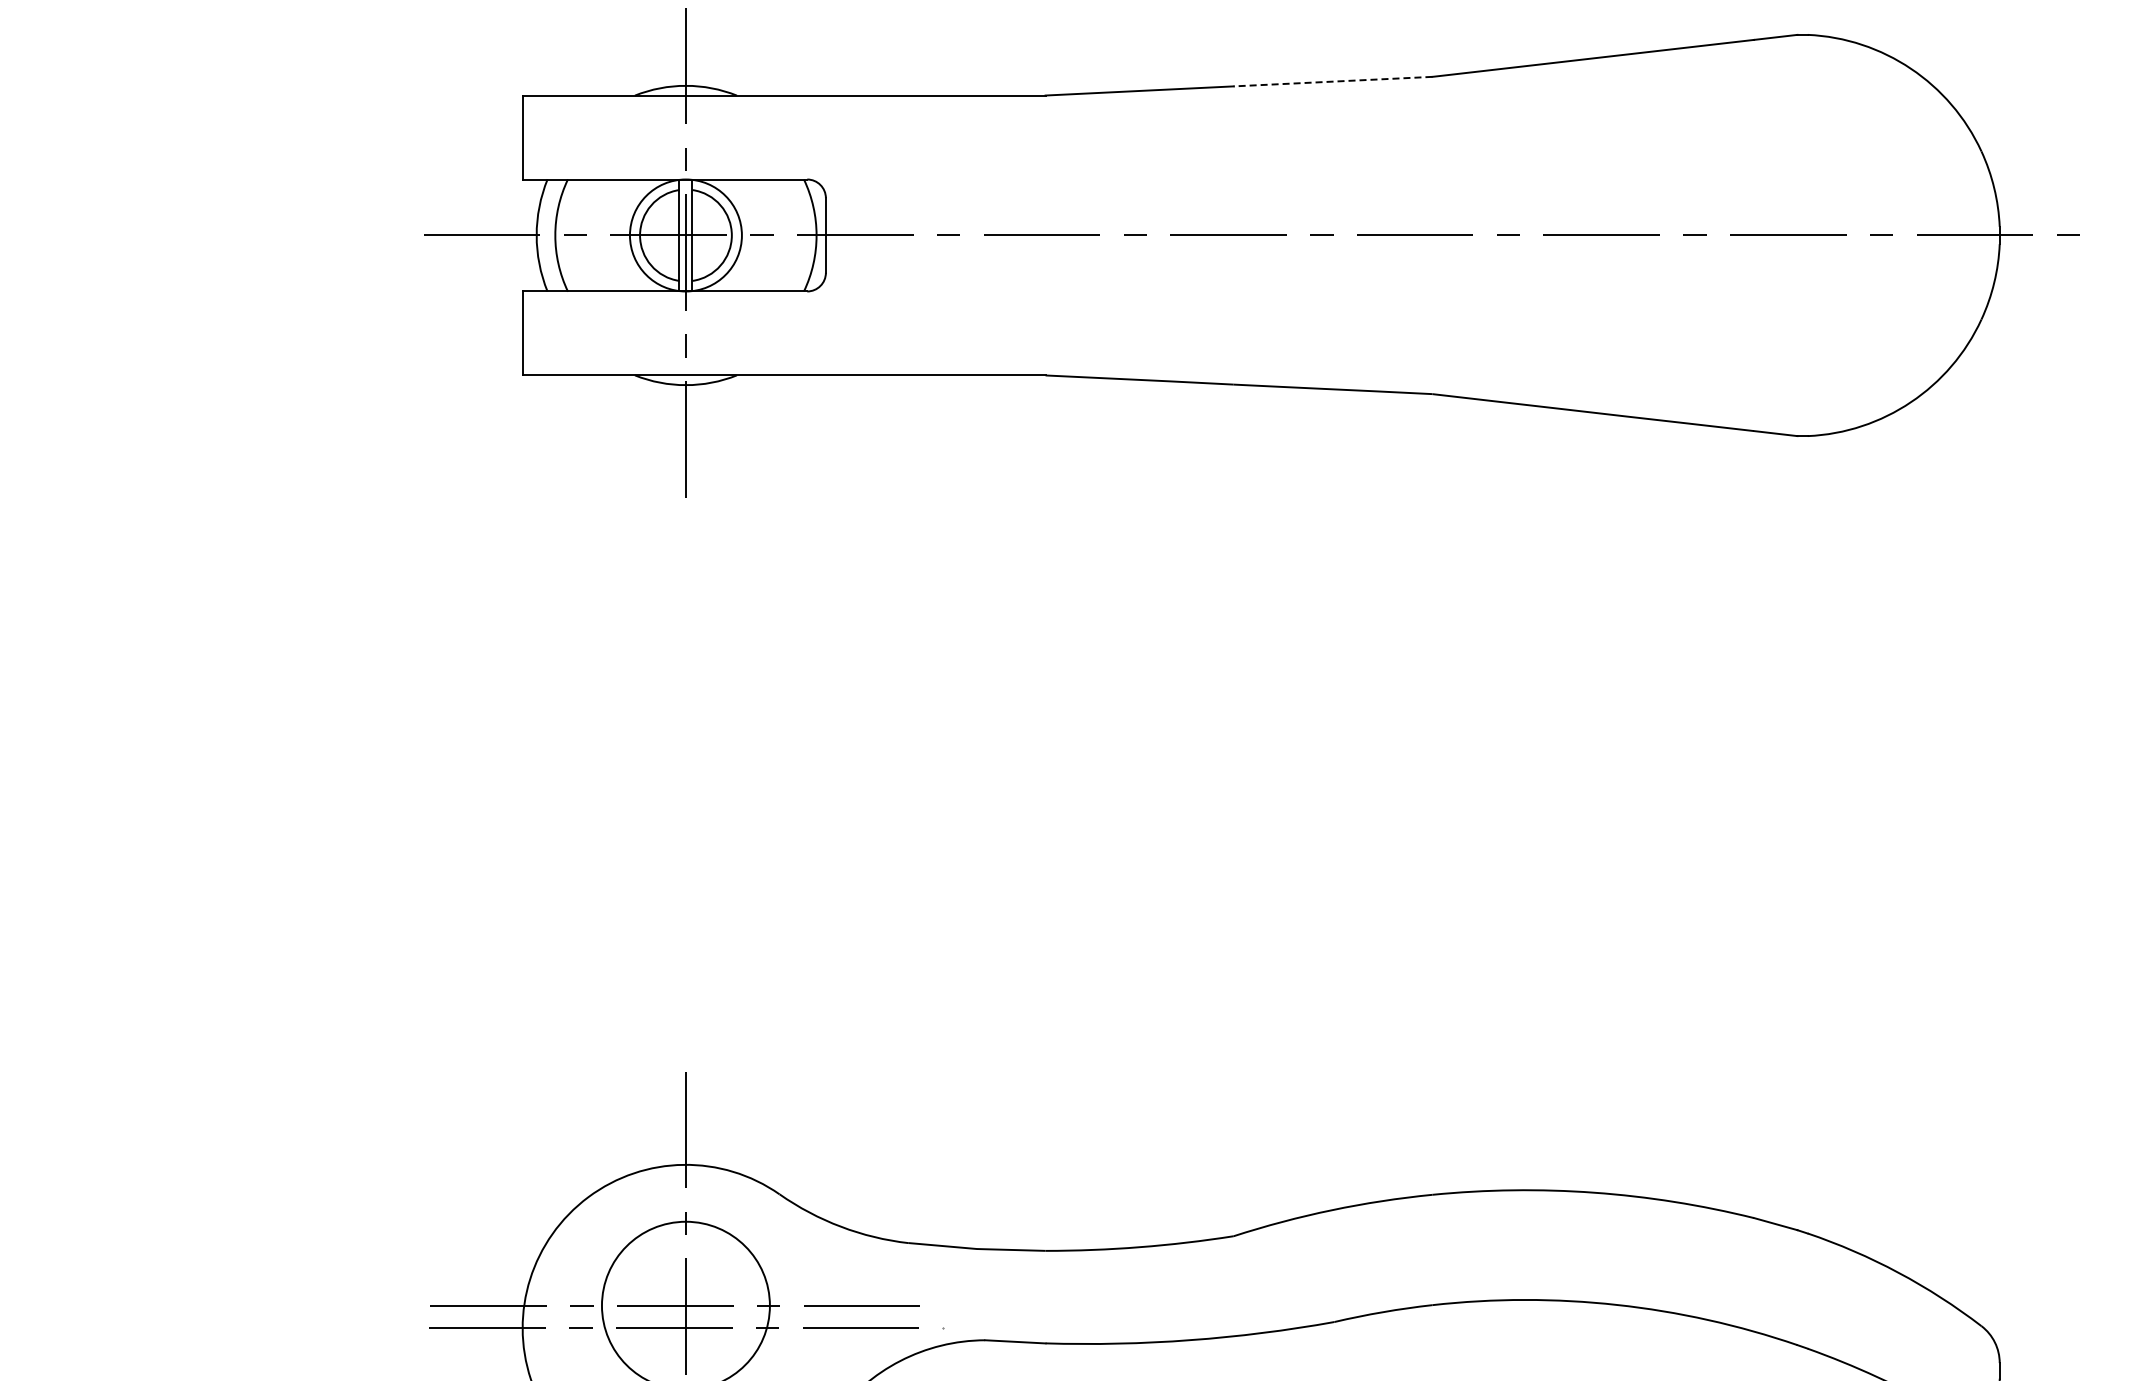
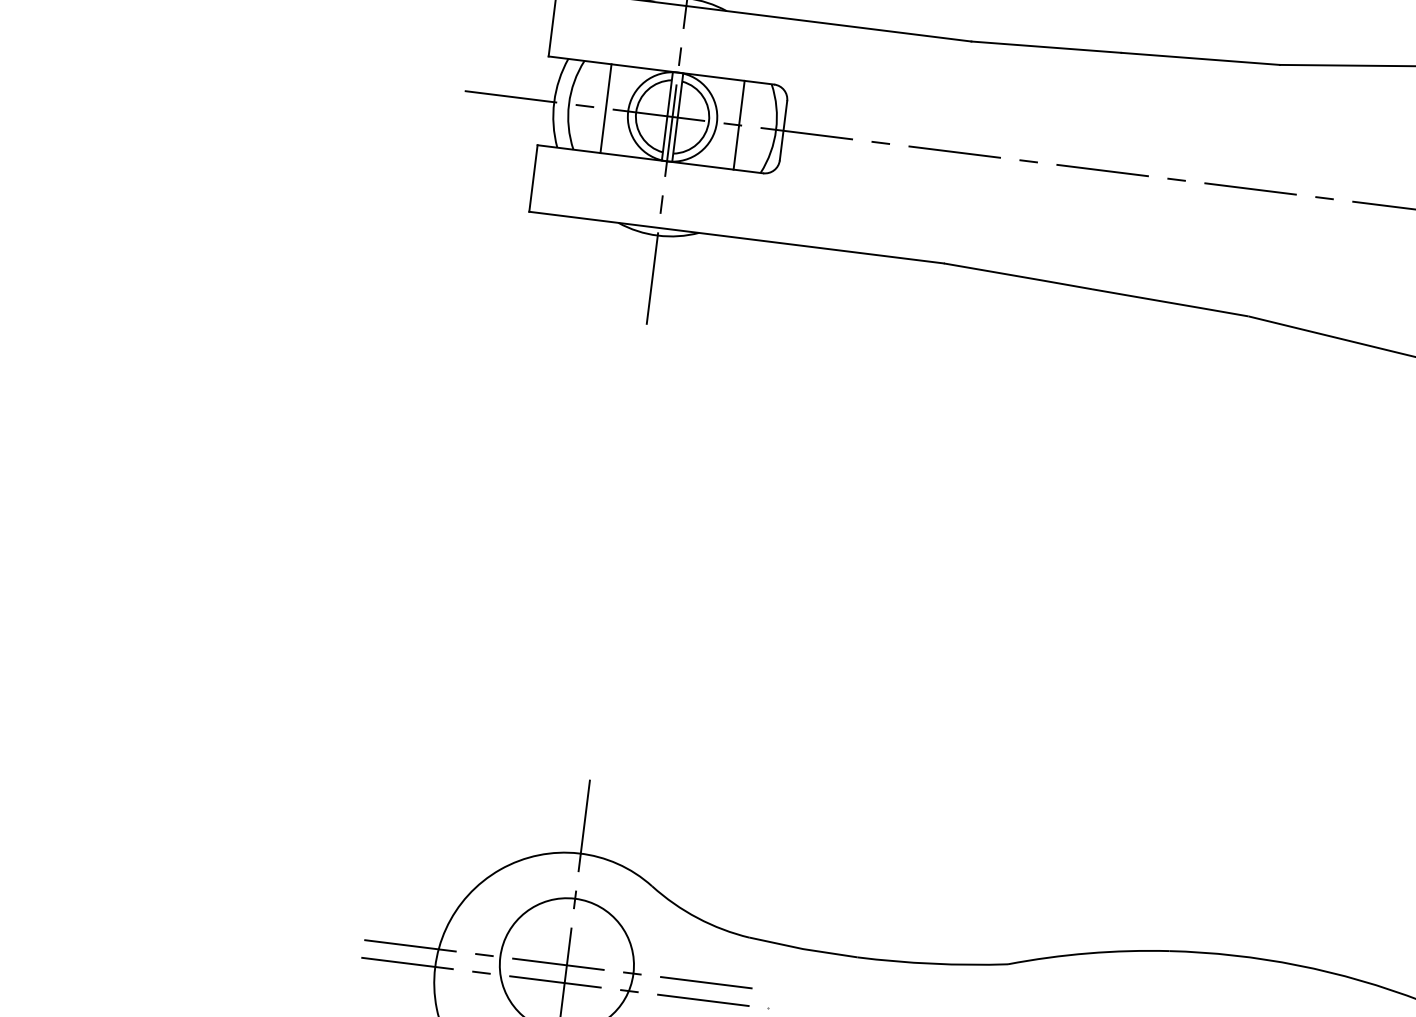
line: (1332, 81) -> (1200, 58), dashed -> solid
line: (601, 235) -> (605, 108), added
line: (769, 235) -> (738, 125), added

